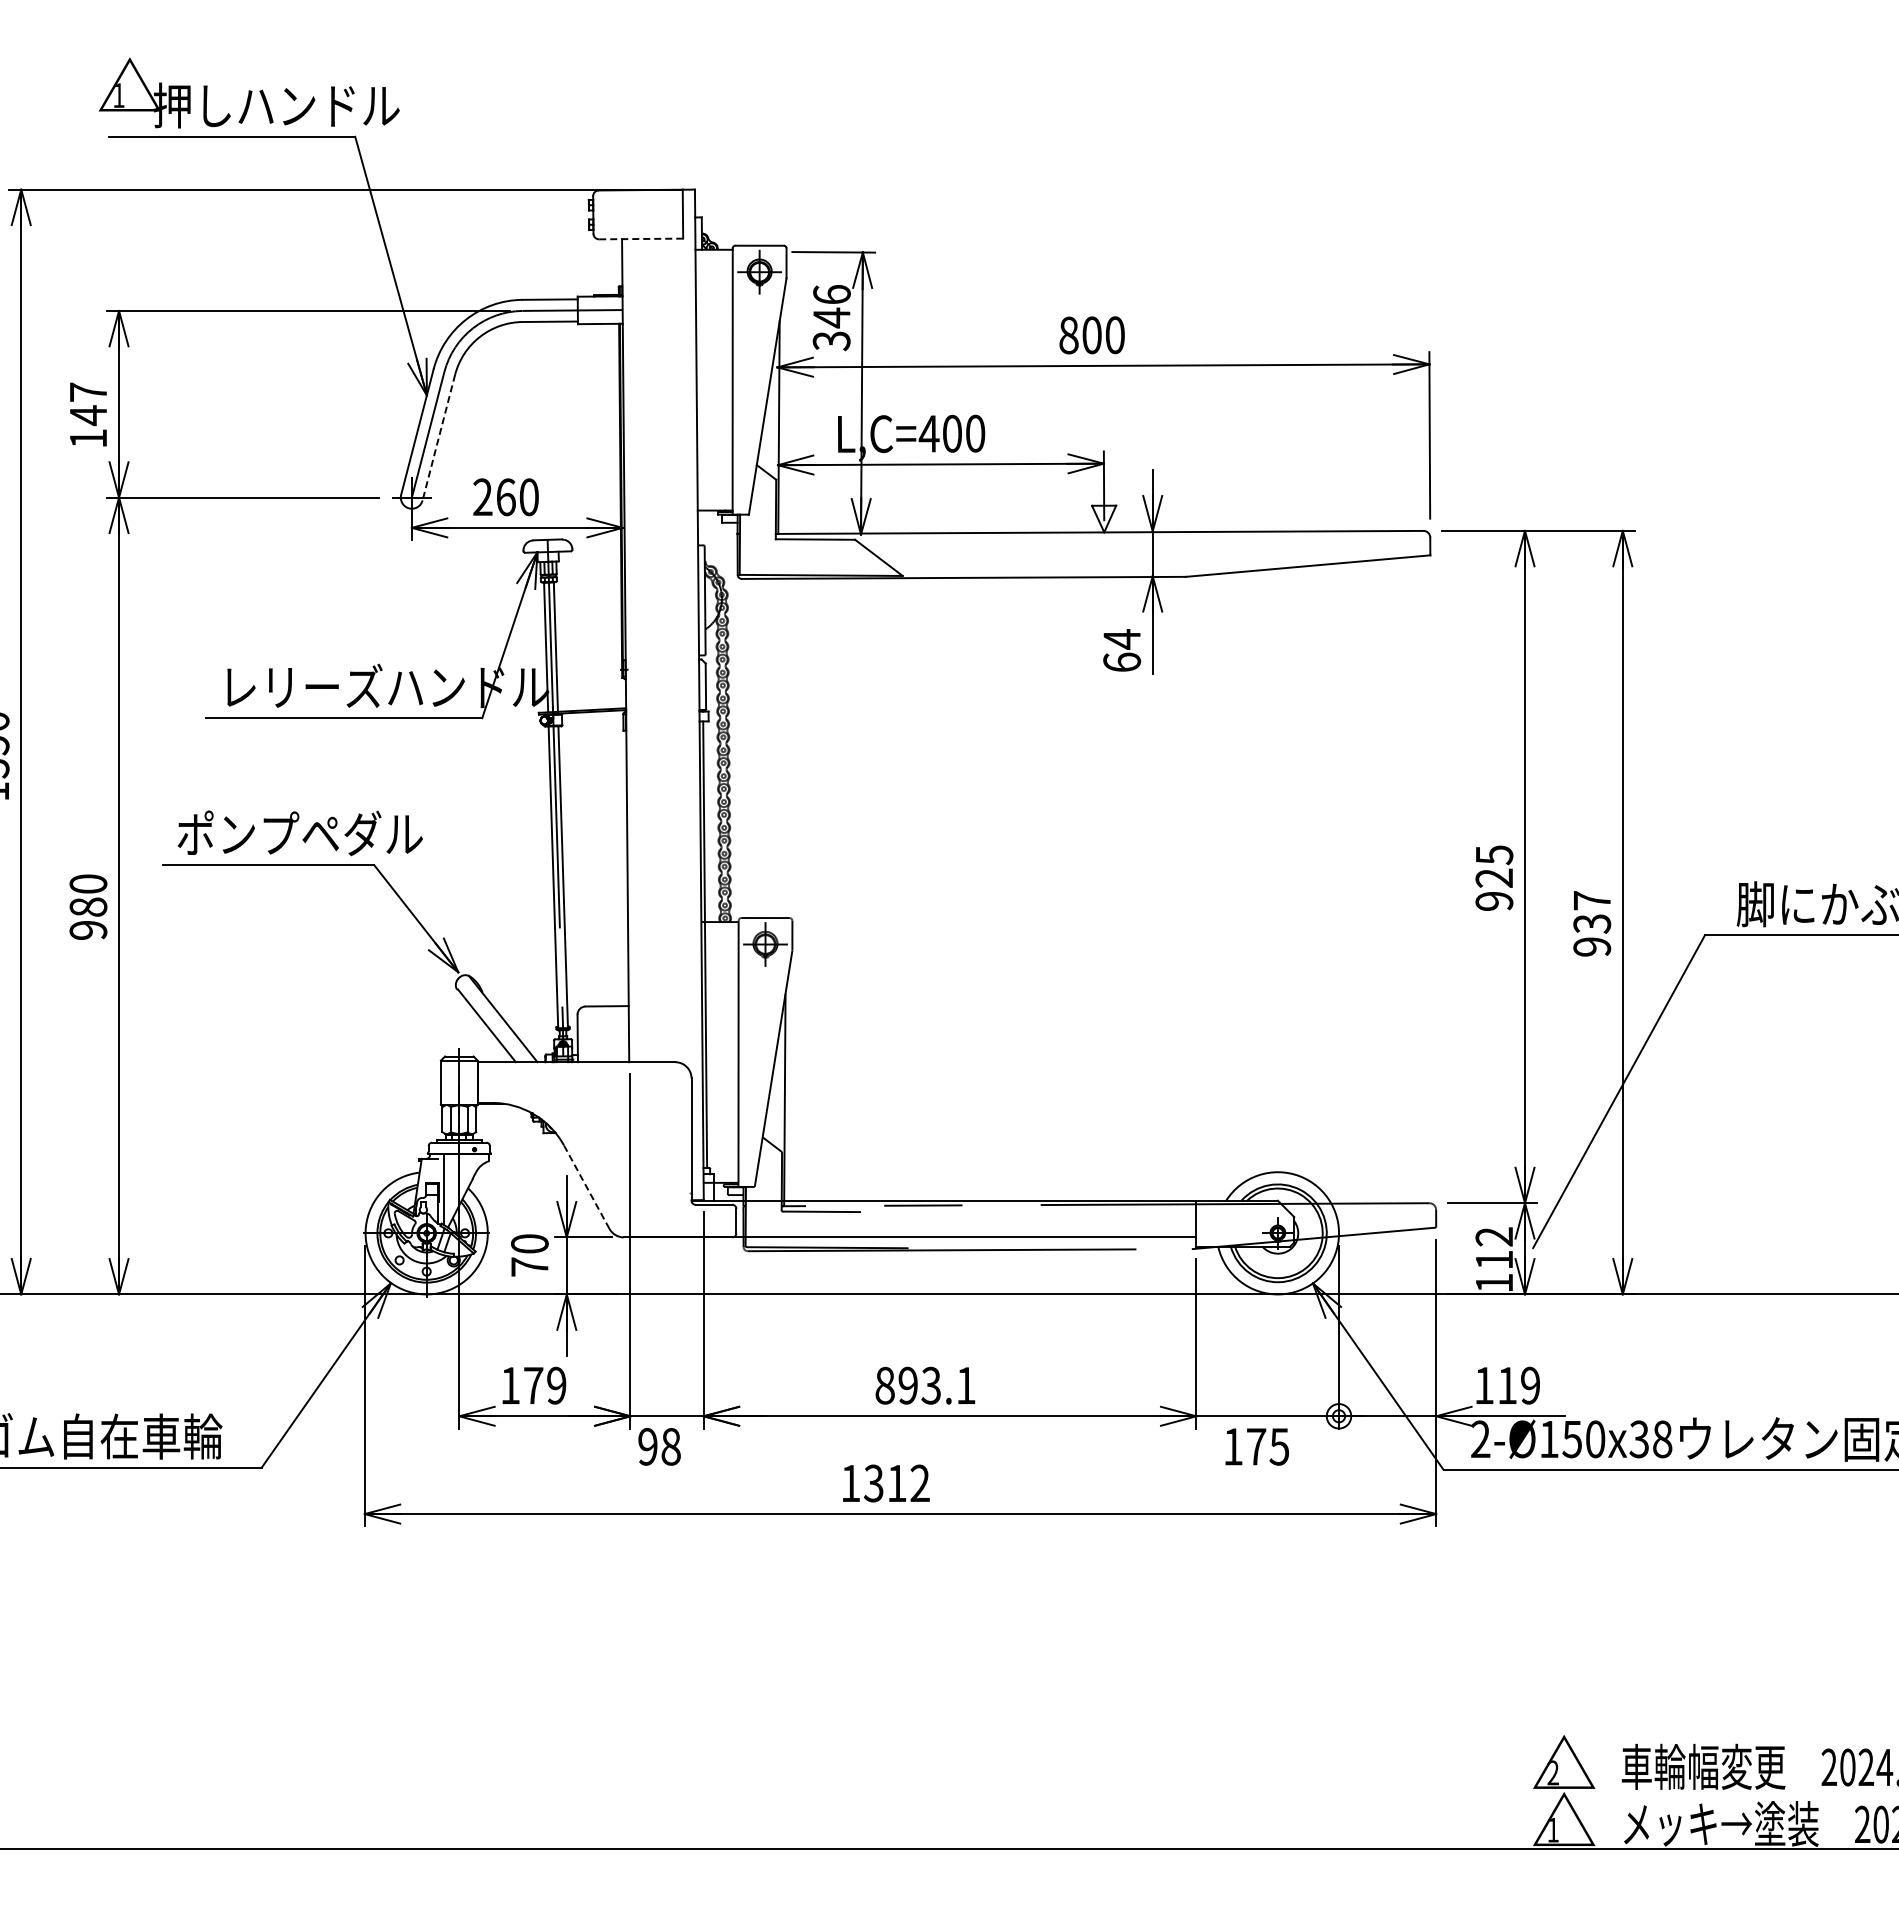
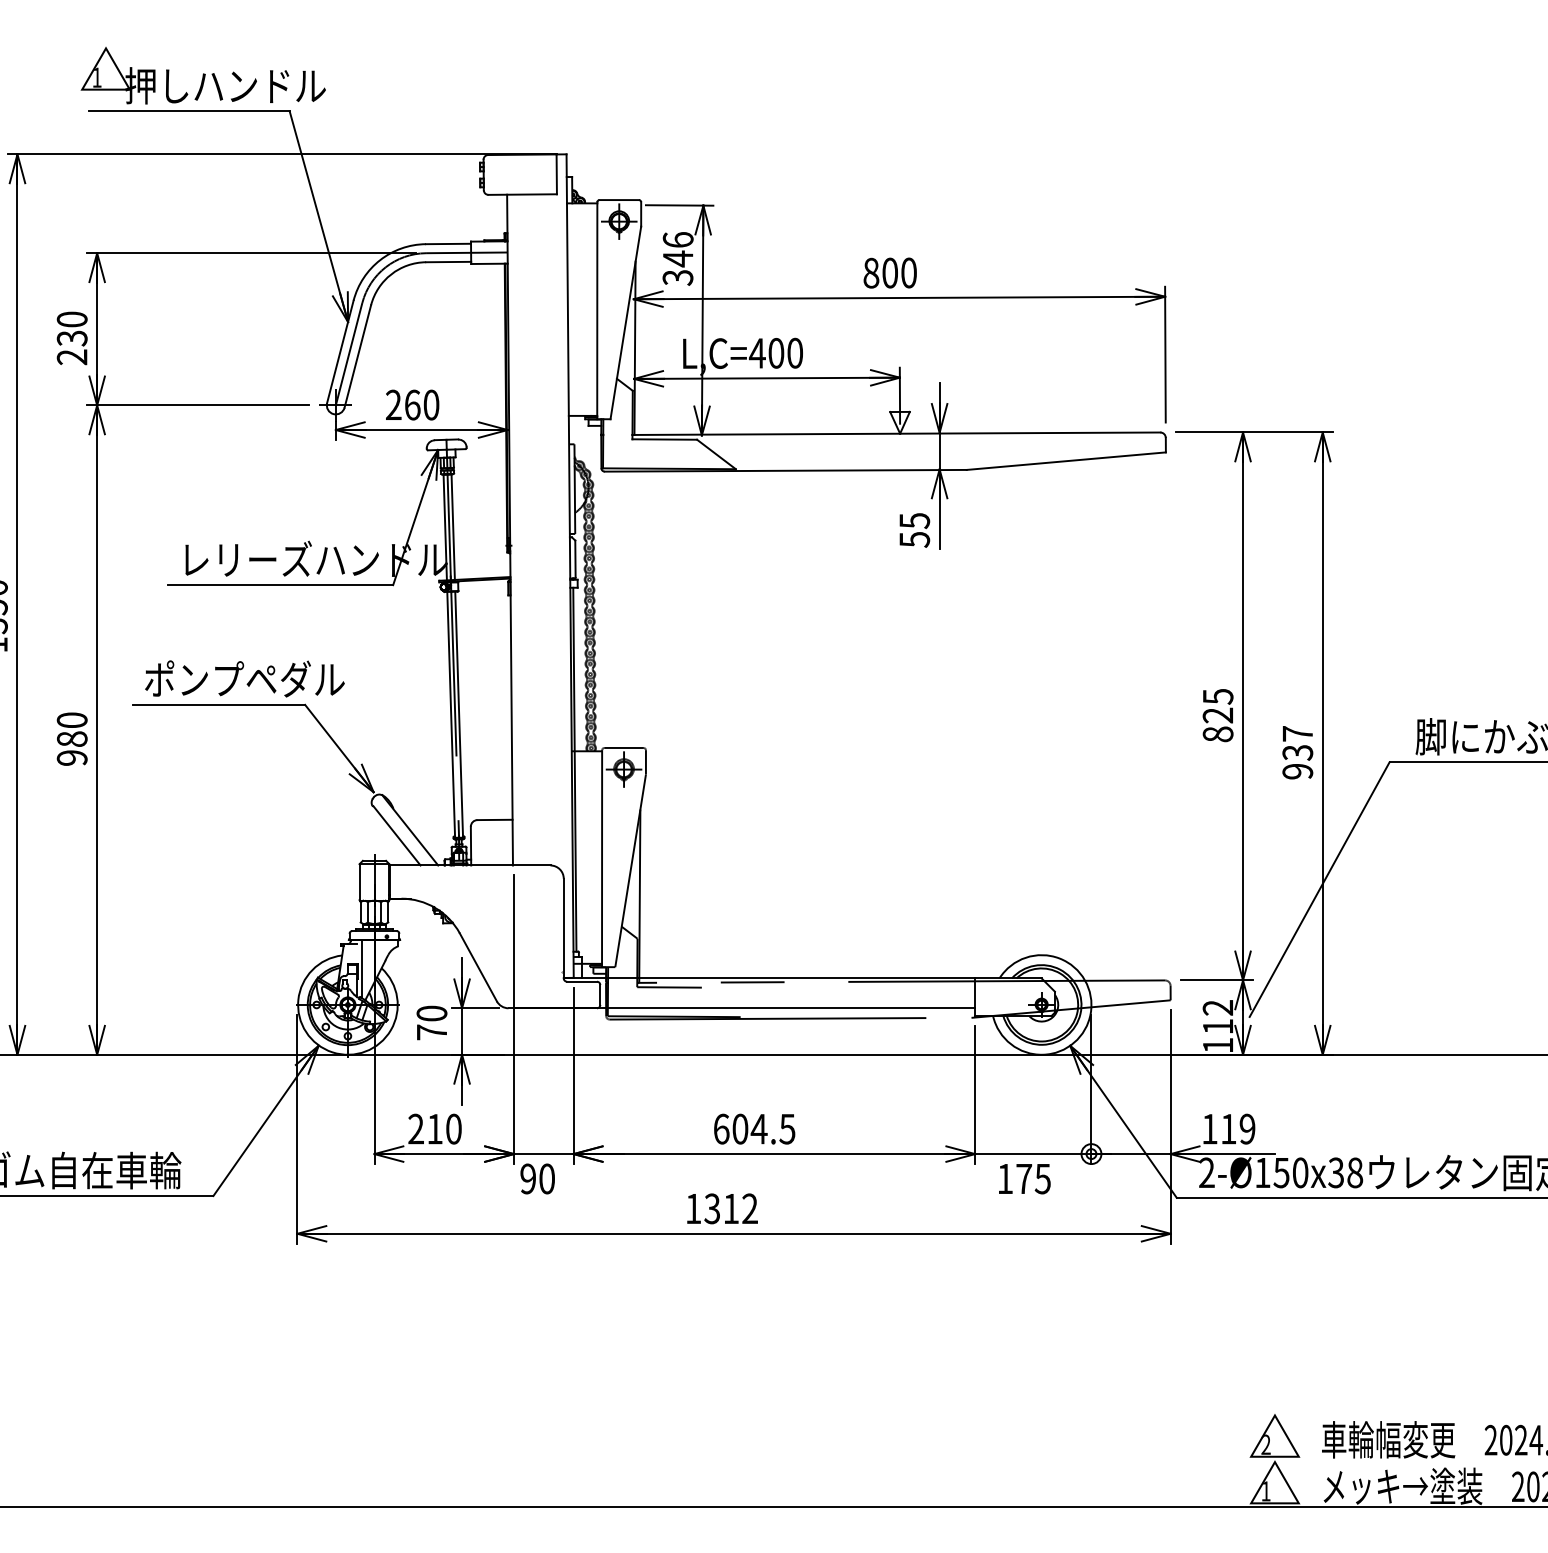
line: (641, 239) -> (522, 194), dashed -> solid
text: (88, 415) -> (72, 338), 147 -> 230
line: (438, 437) -> (357, 356), dashed -> solid
text: (1122, 650) -> (914, 529), 64 -> 55
text: (1494, 900) -> (1218, 733), 925 -> 825
line: (586, 1187) -> (478, 967), dashed -> solid
text: (533, 1385) -> (434, 1128), 179 -> 210
text: (925, 1385) -> (754, 1128), 893.1 -> 604.5
text: (670, 1446) -> (546, 1178), 98 -> 90

